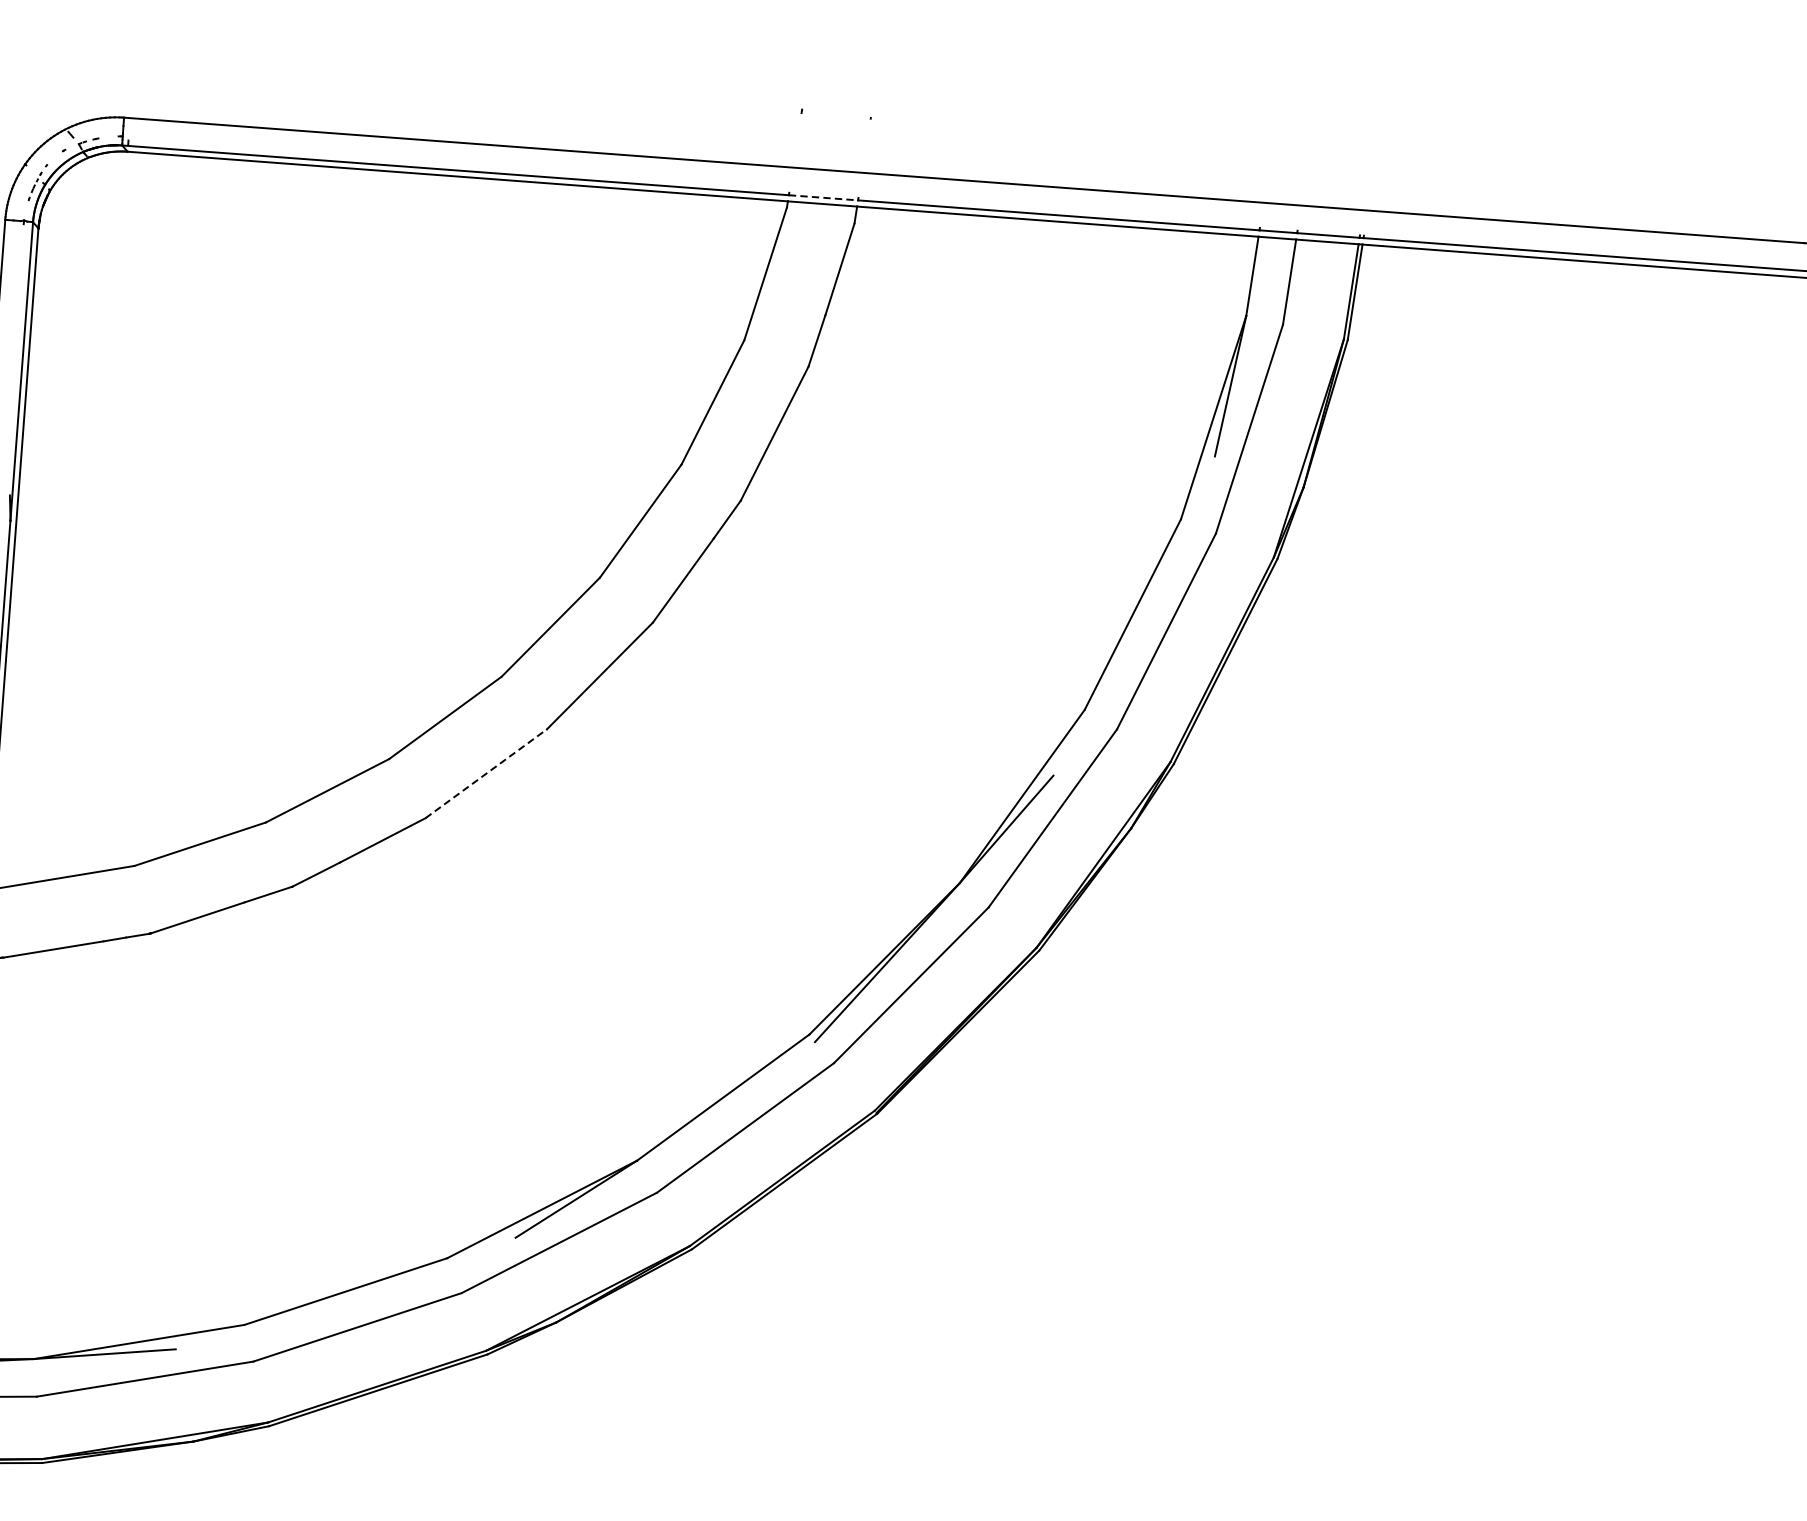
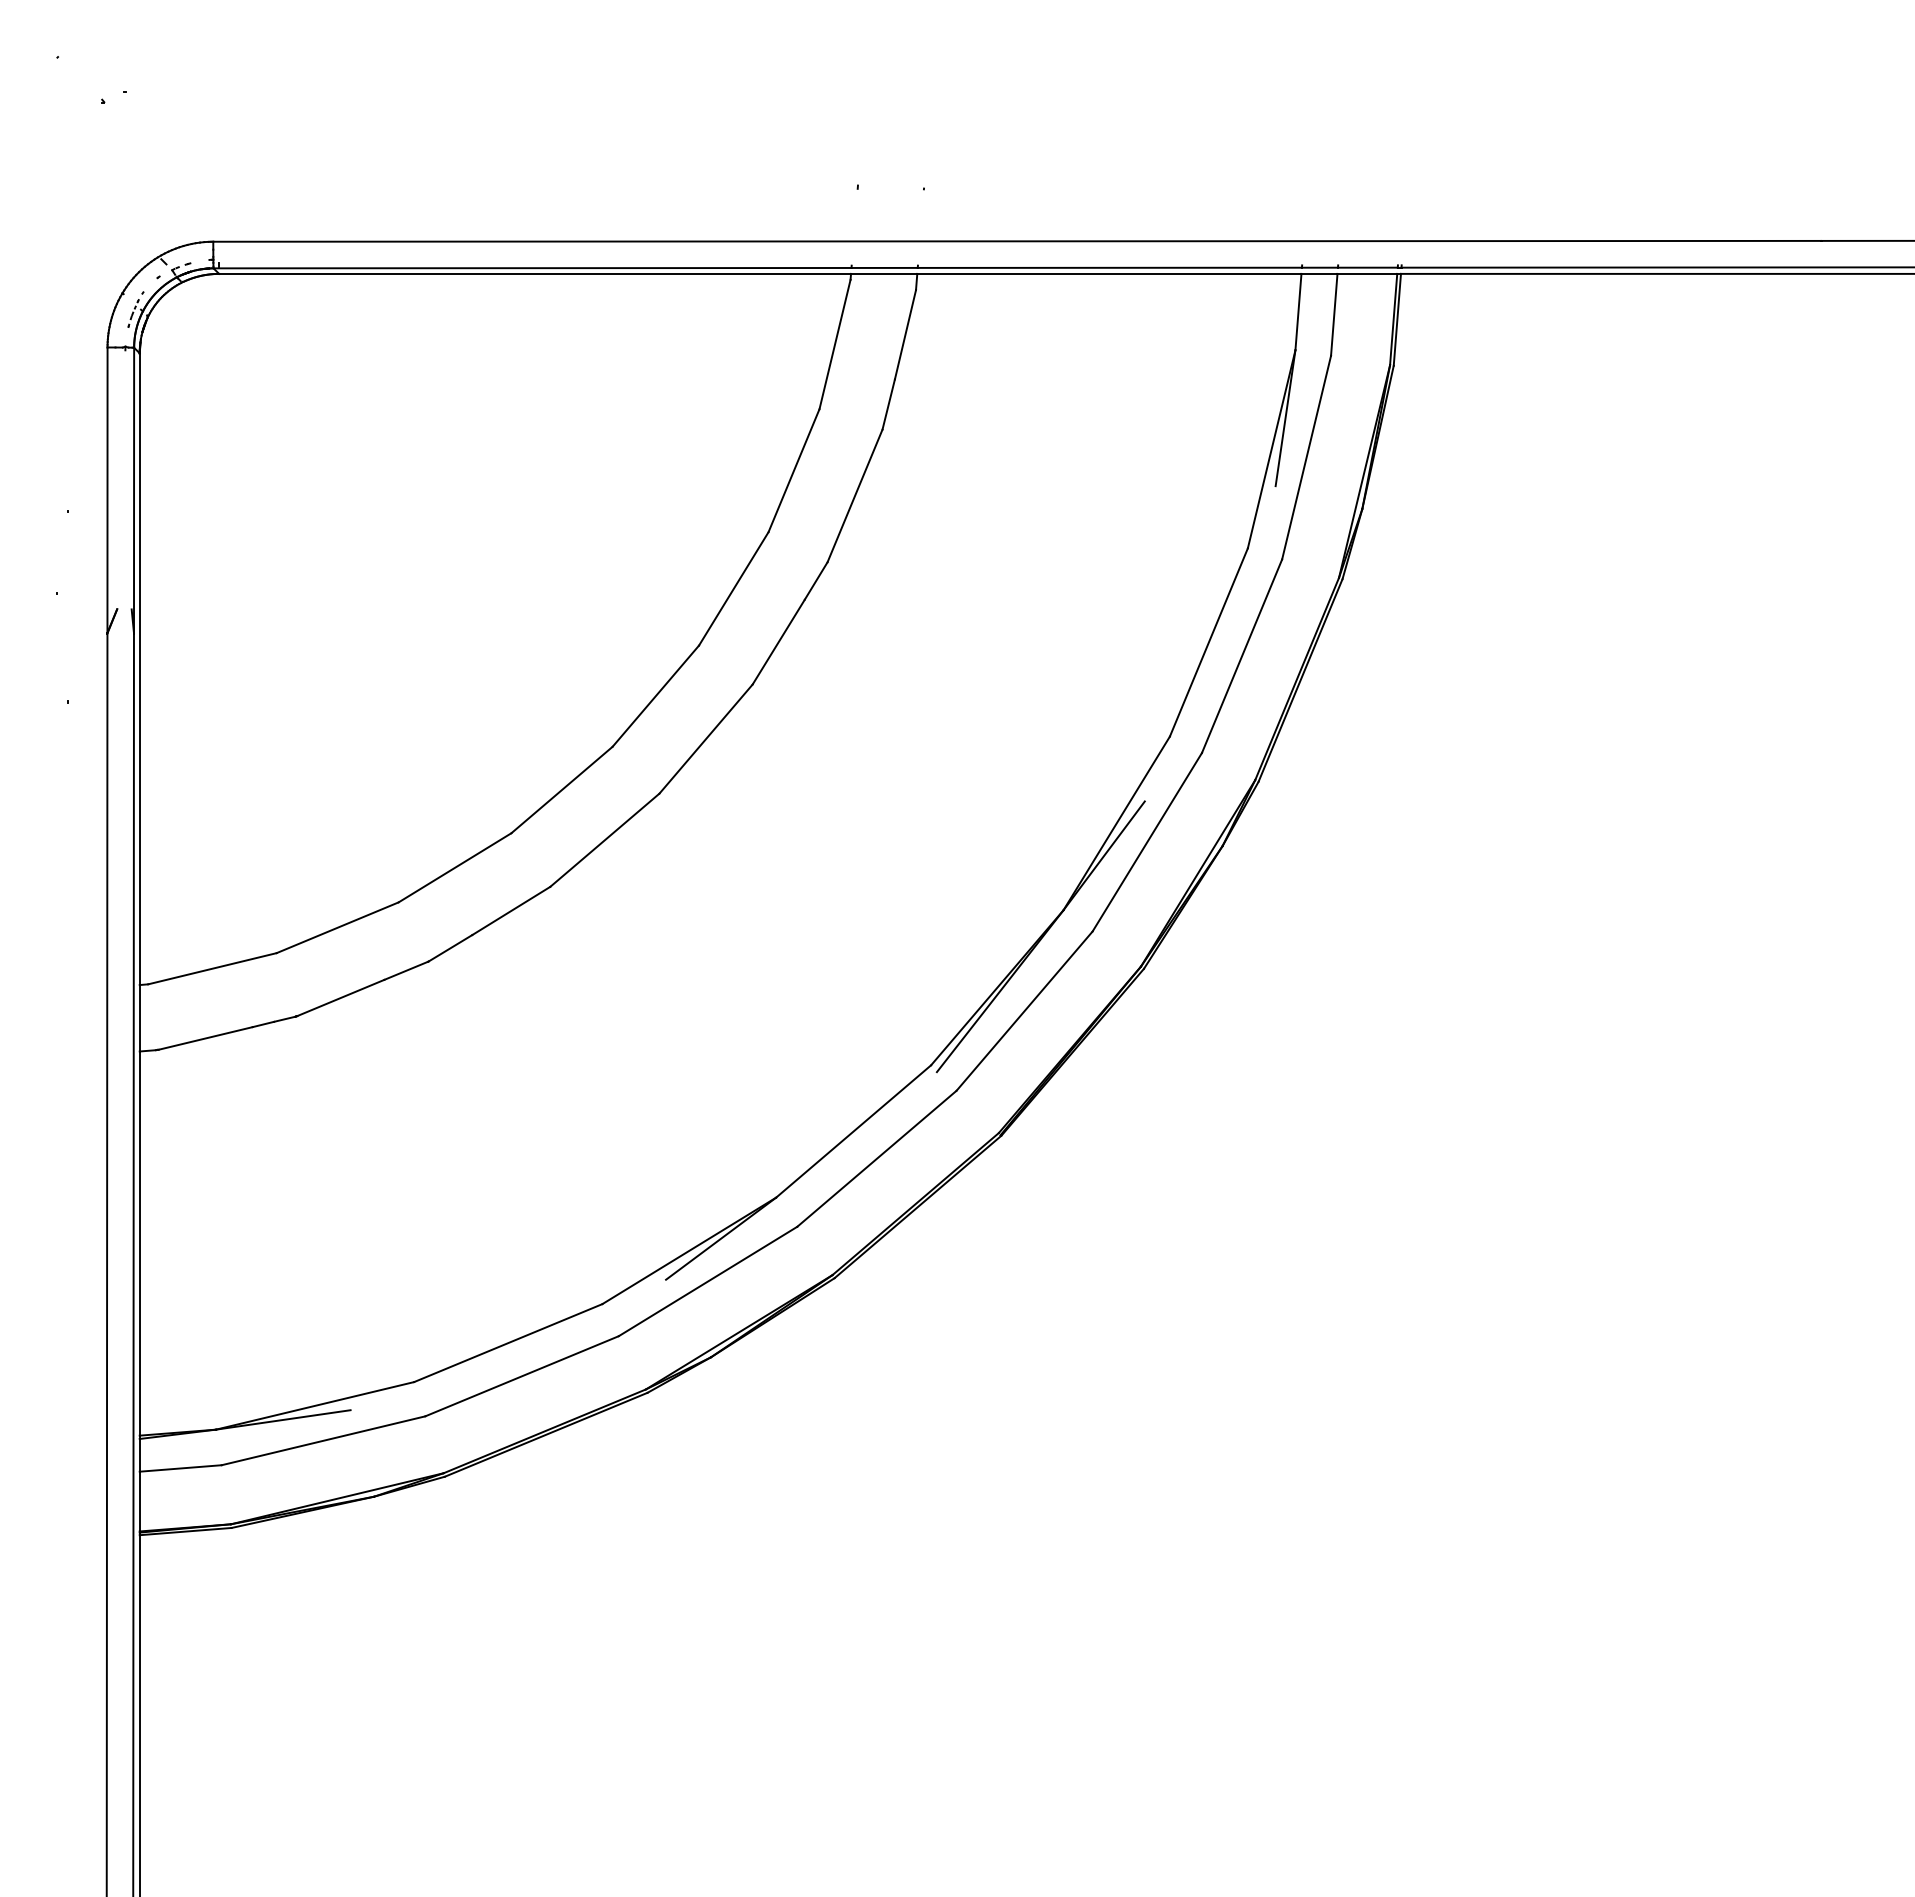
line: (824, 197) -> (885, 267), dashed -> solid
line: (485, 774) -> (604, 840), dashed -> solid

